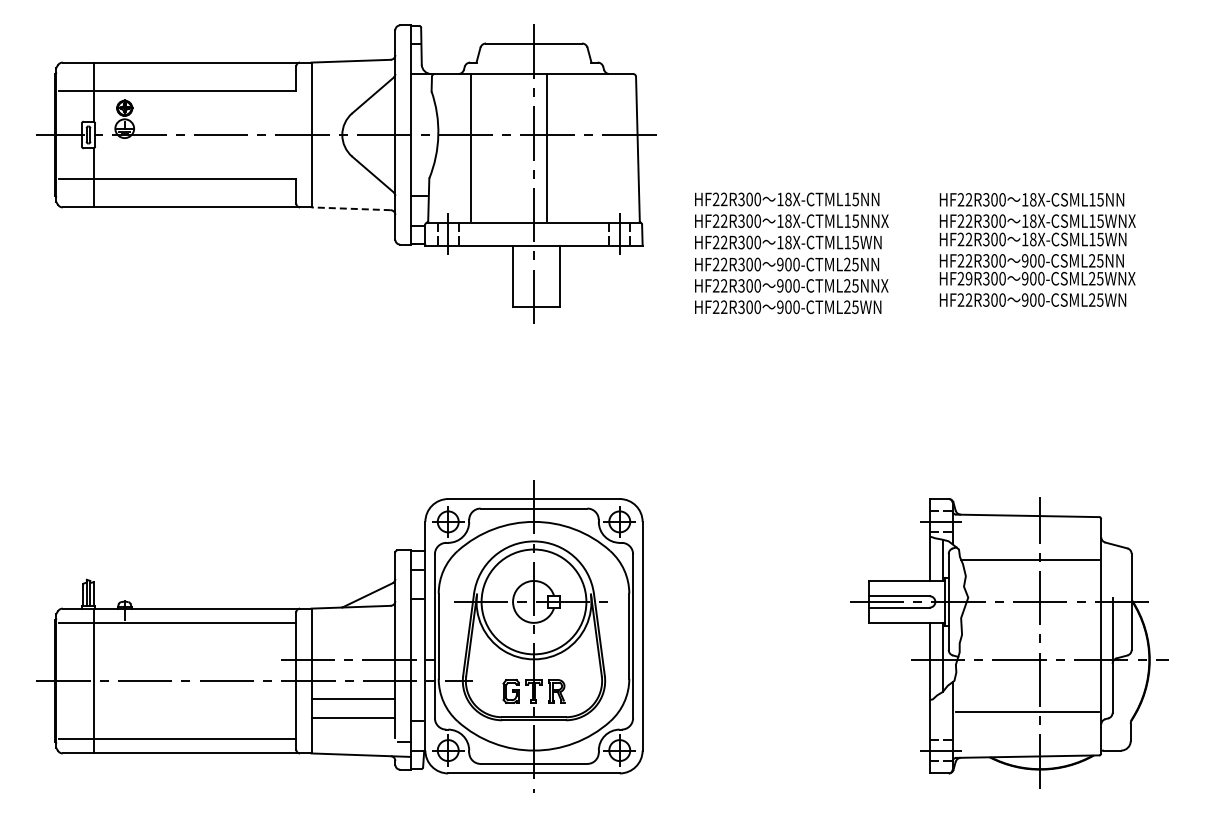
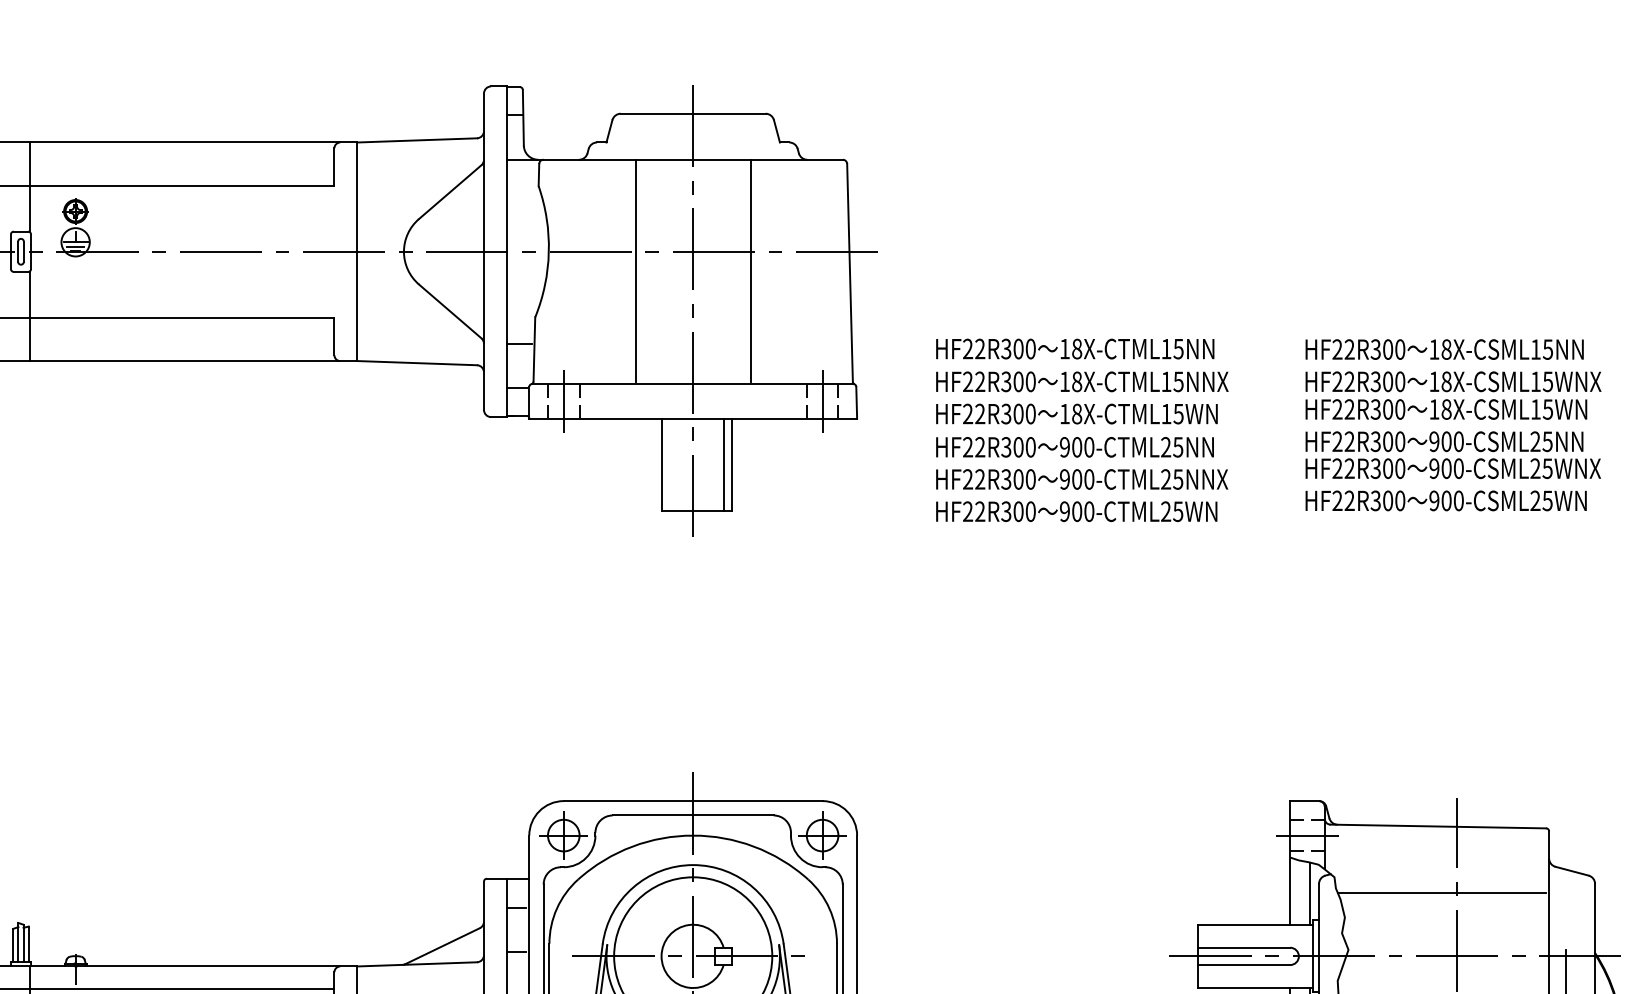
line: (470, 147) -> (635, 270), moved
line: (547, 147) -> (751, 270), moved
line: (351, 208) -> (417, 362), dashed -> solid
line: (554, 275) -> (724, 463), added
text: (968, 278) -> (1348, 468), HF29R300 -> HF22R300

